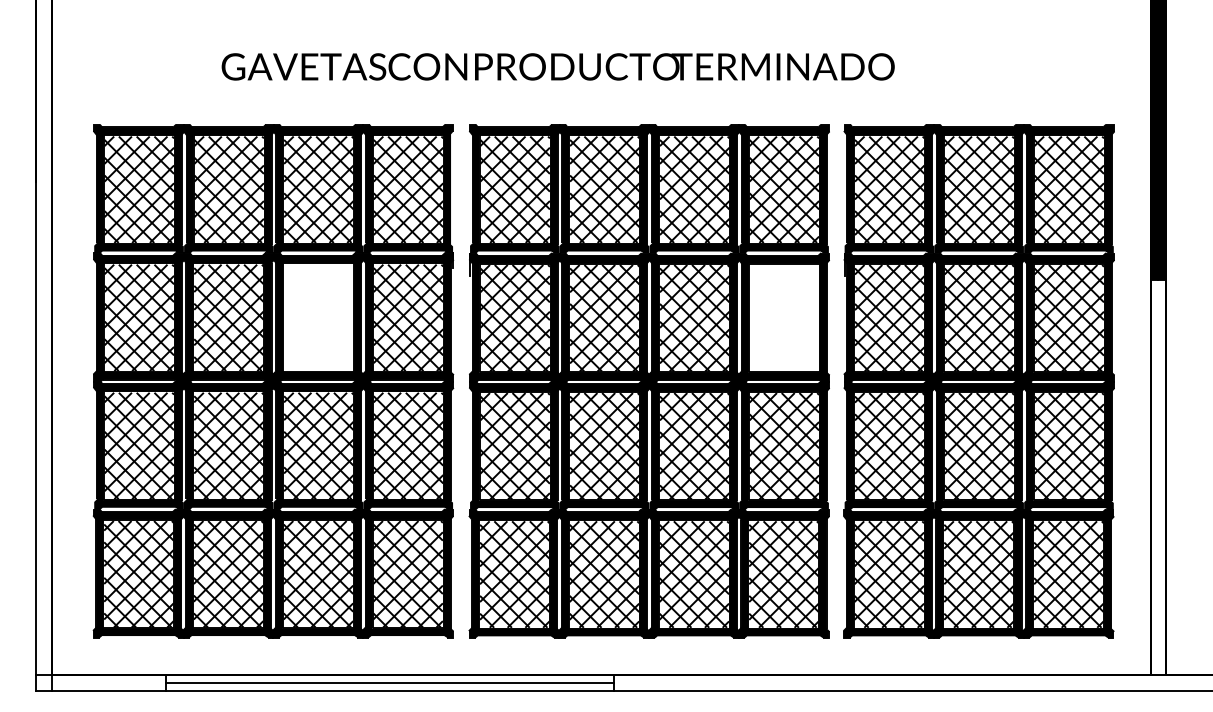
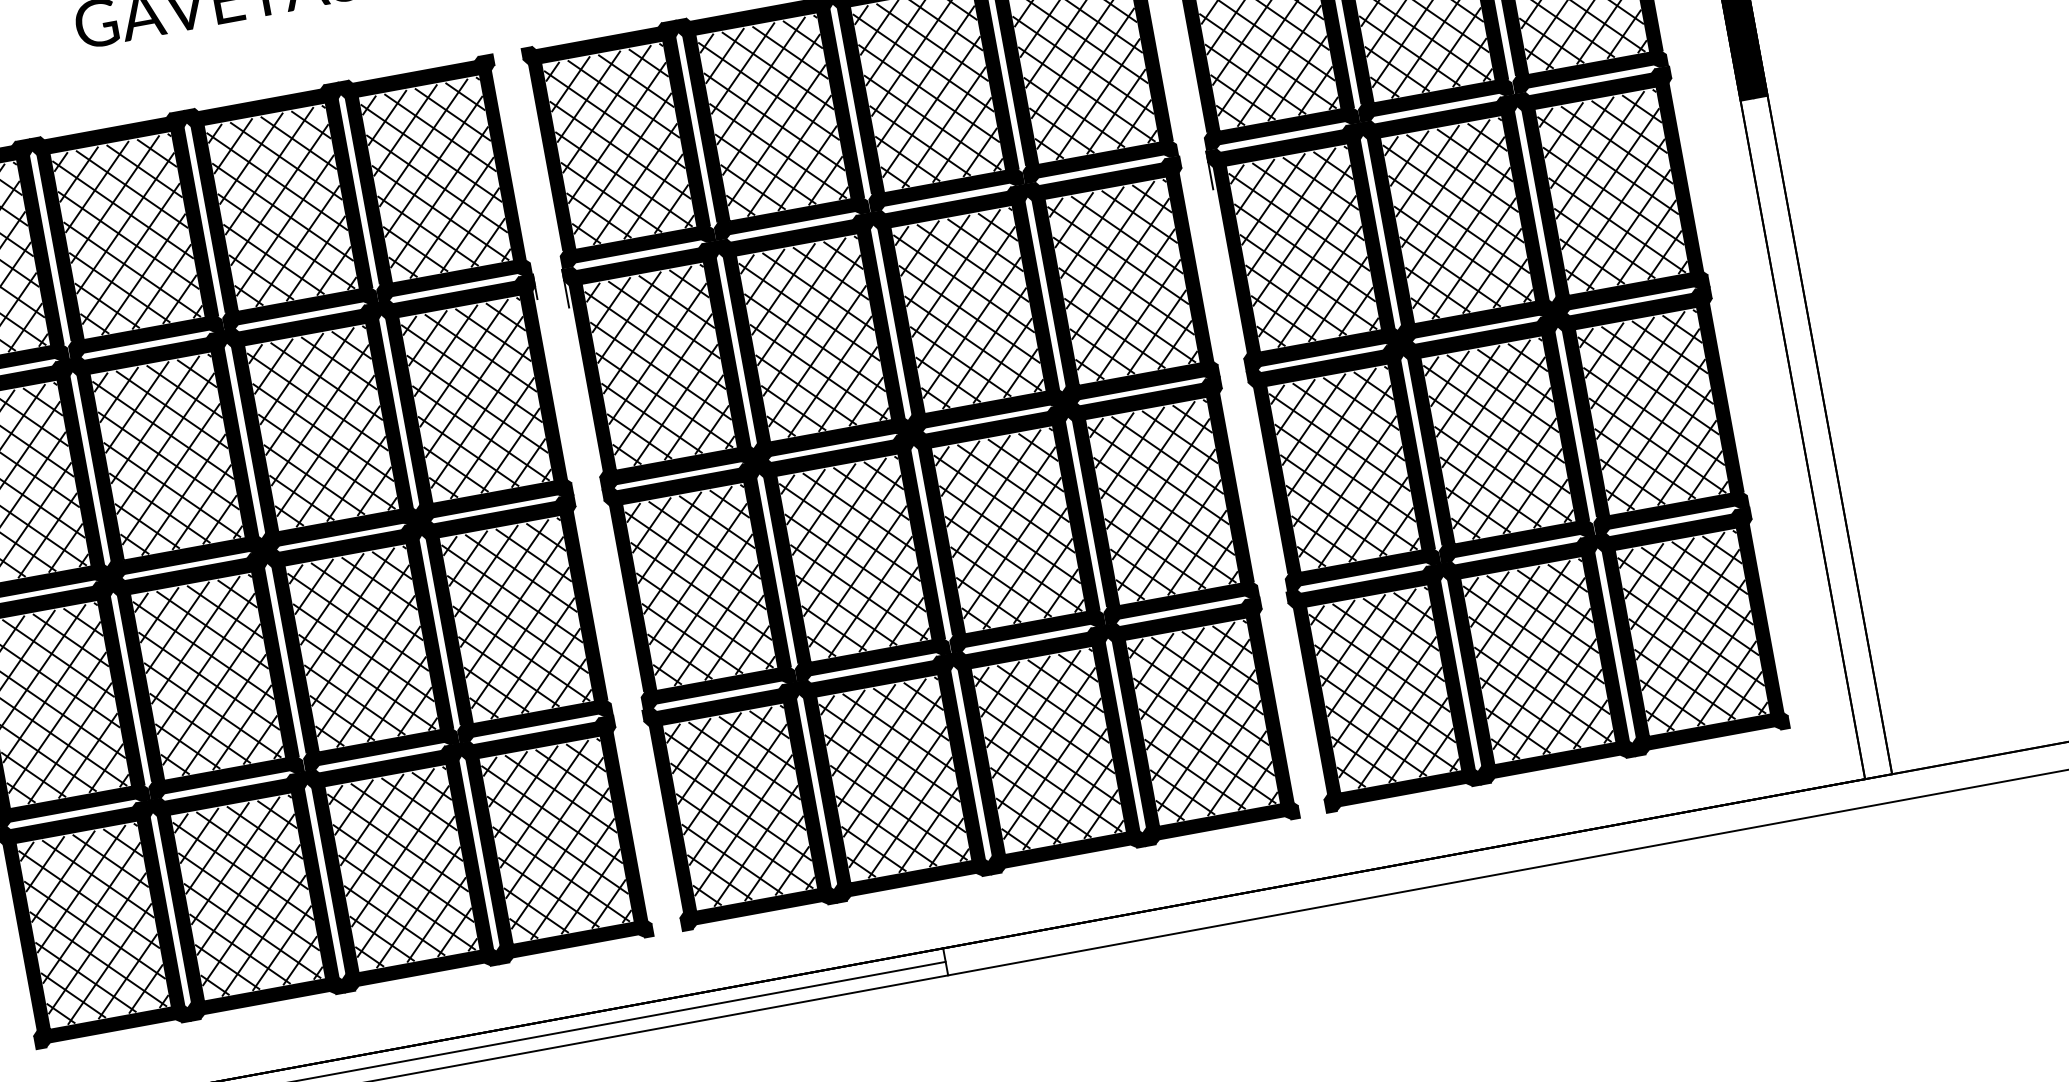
hatch: (318, 317) -> (321, 427), added
hatch: (784, 317) -> (1123, 280), added

